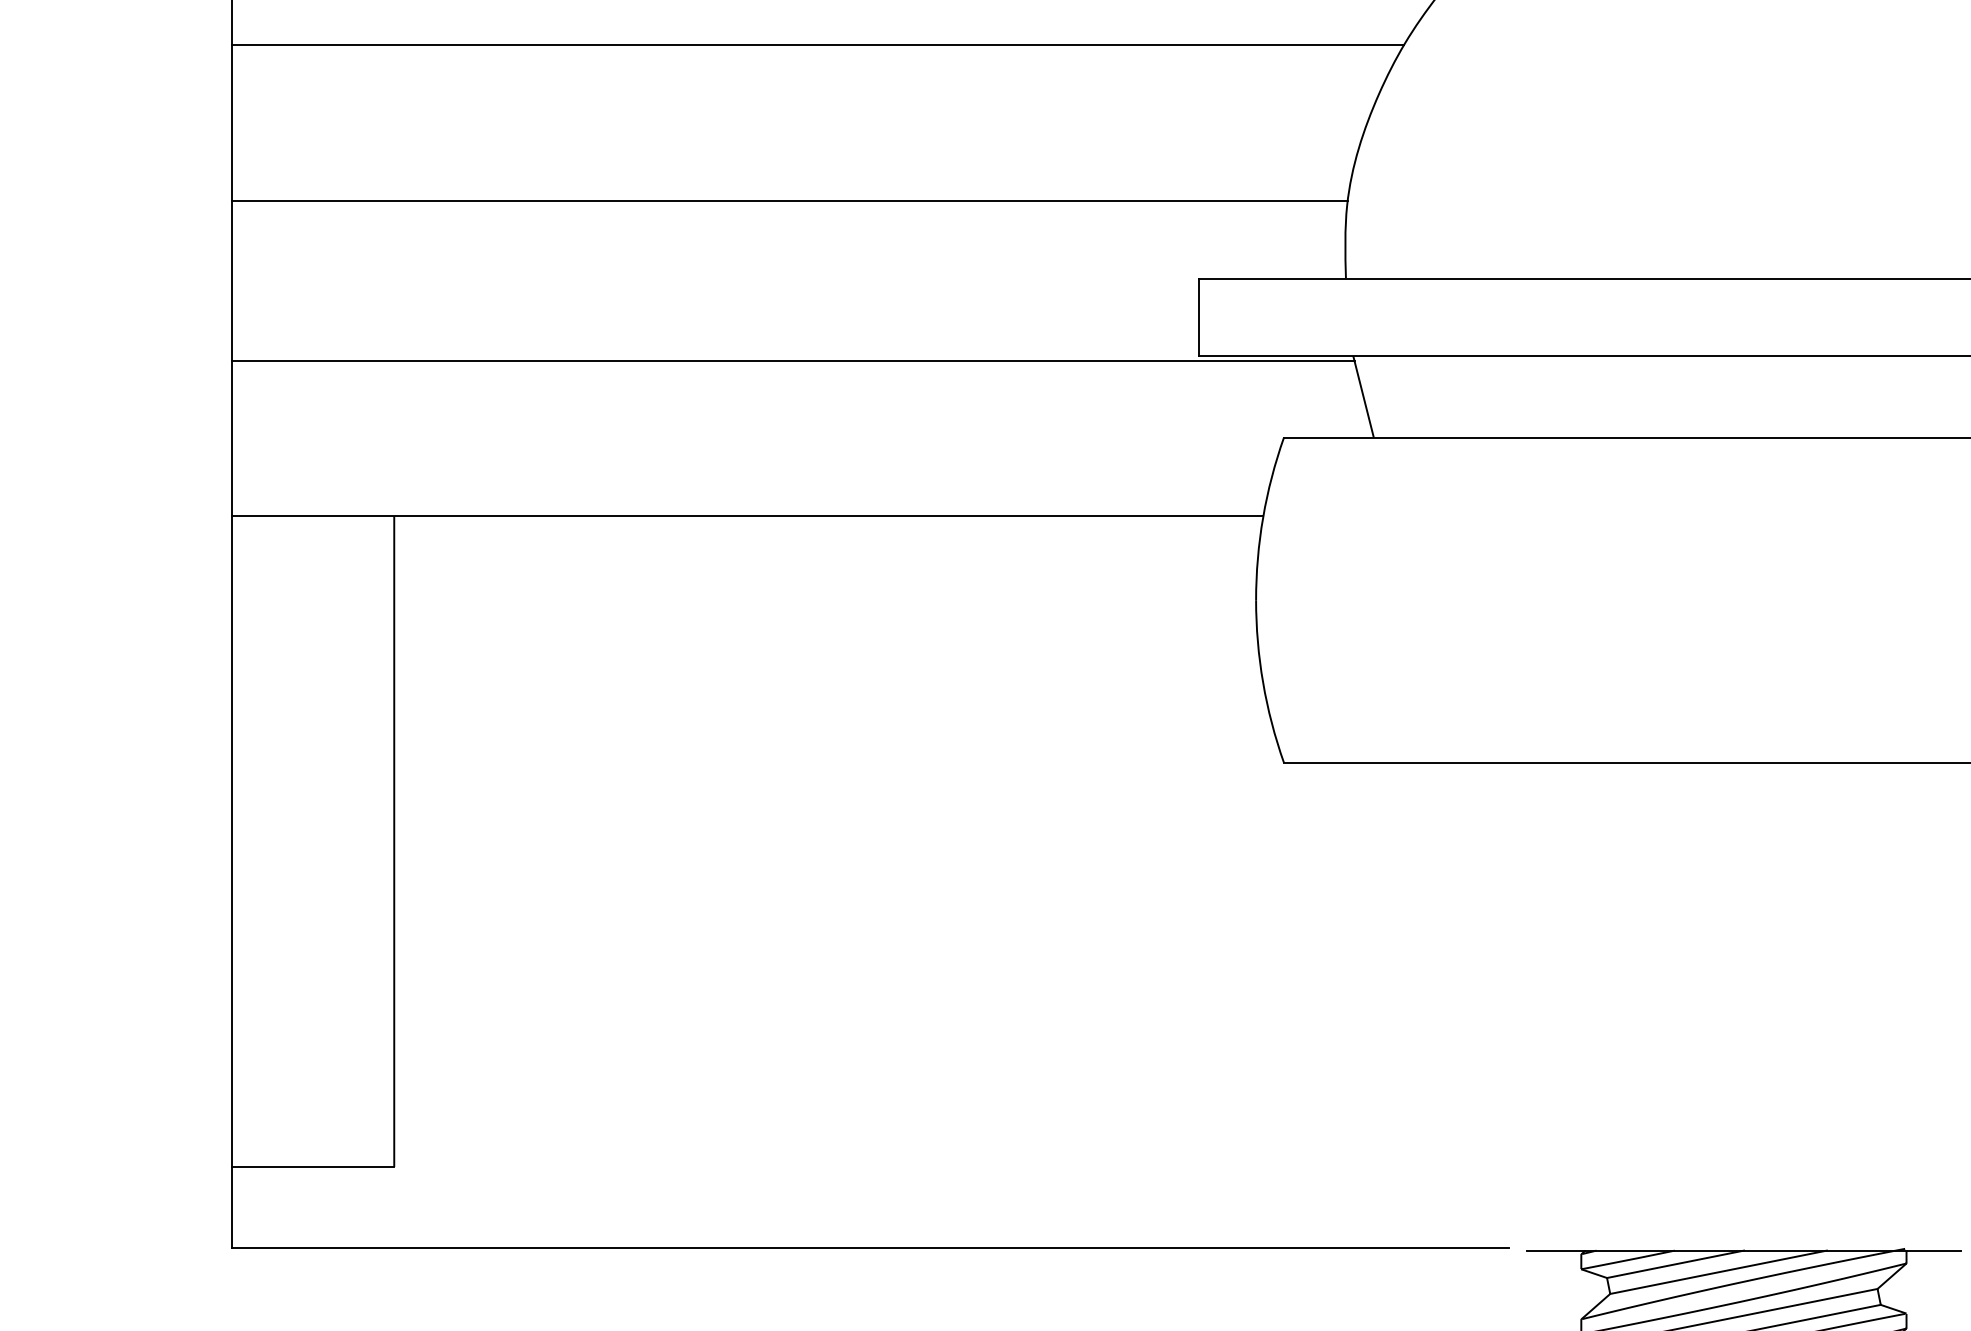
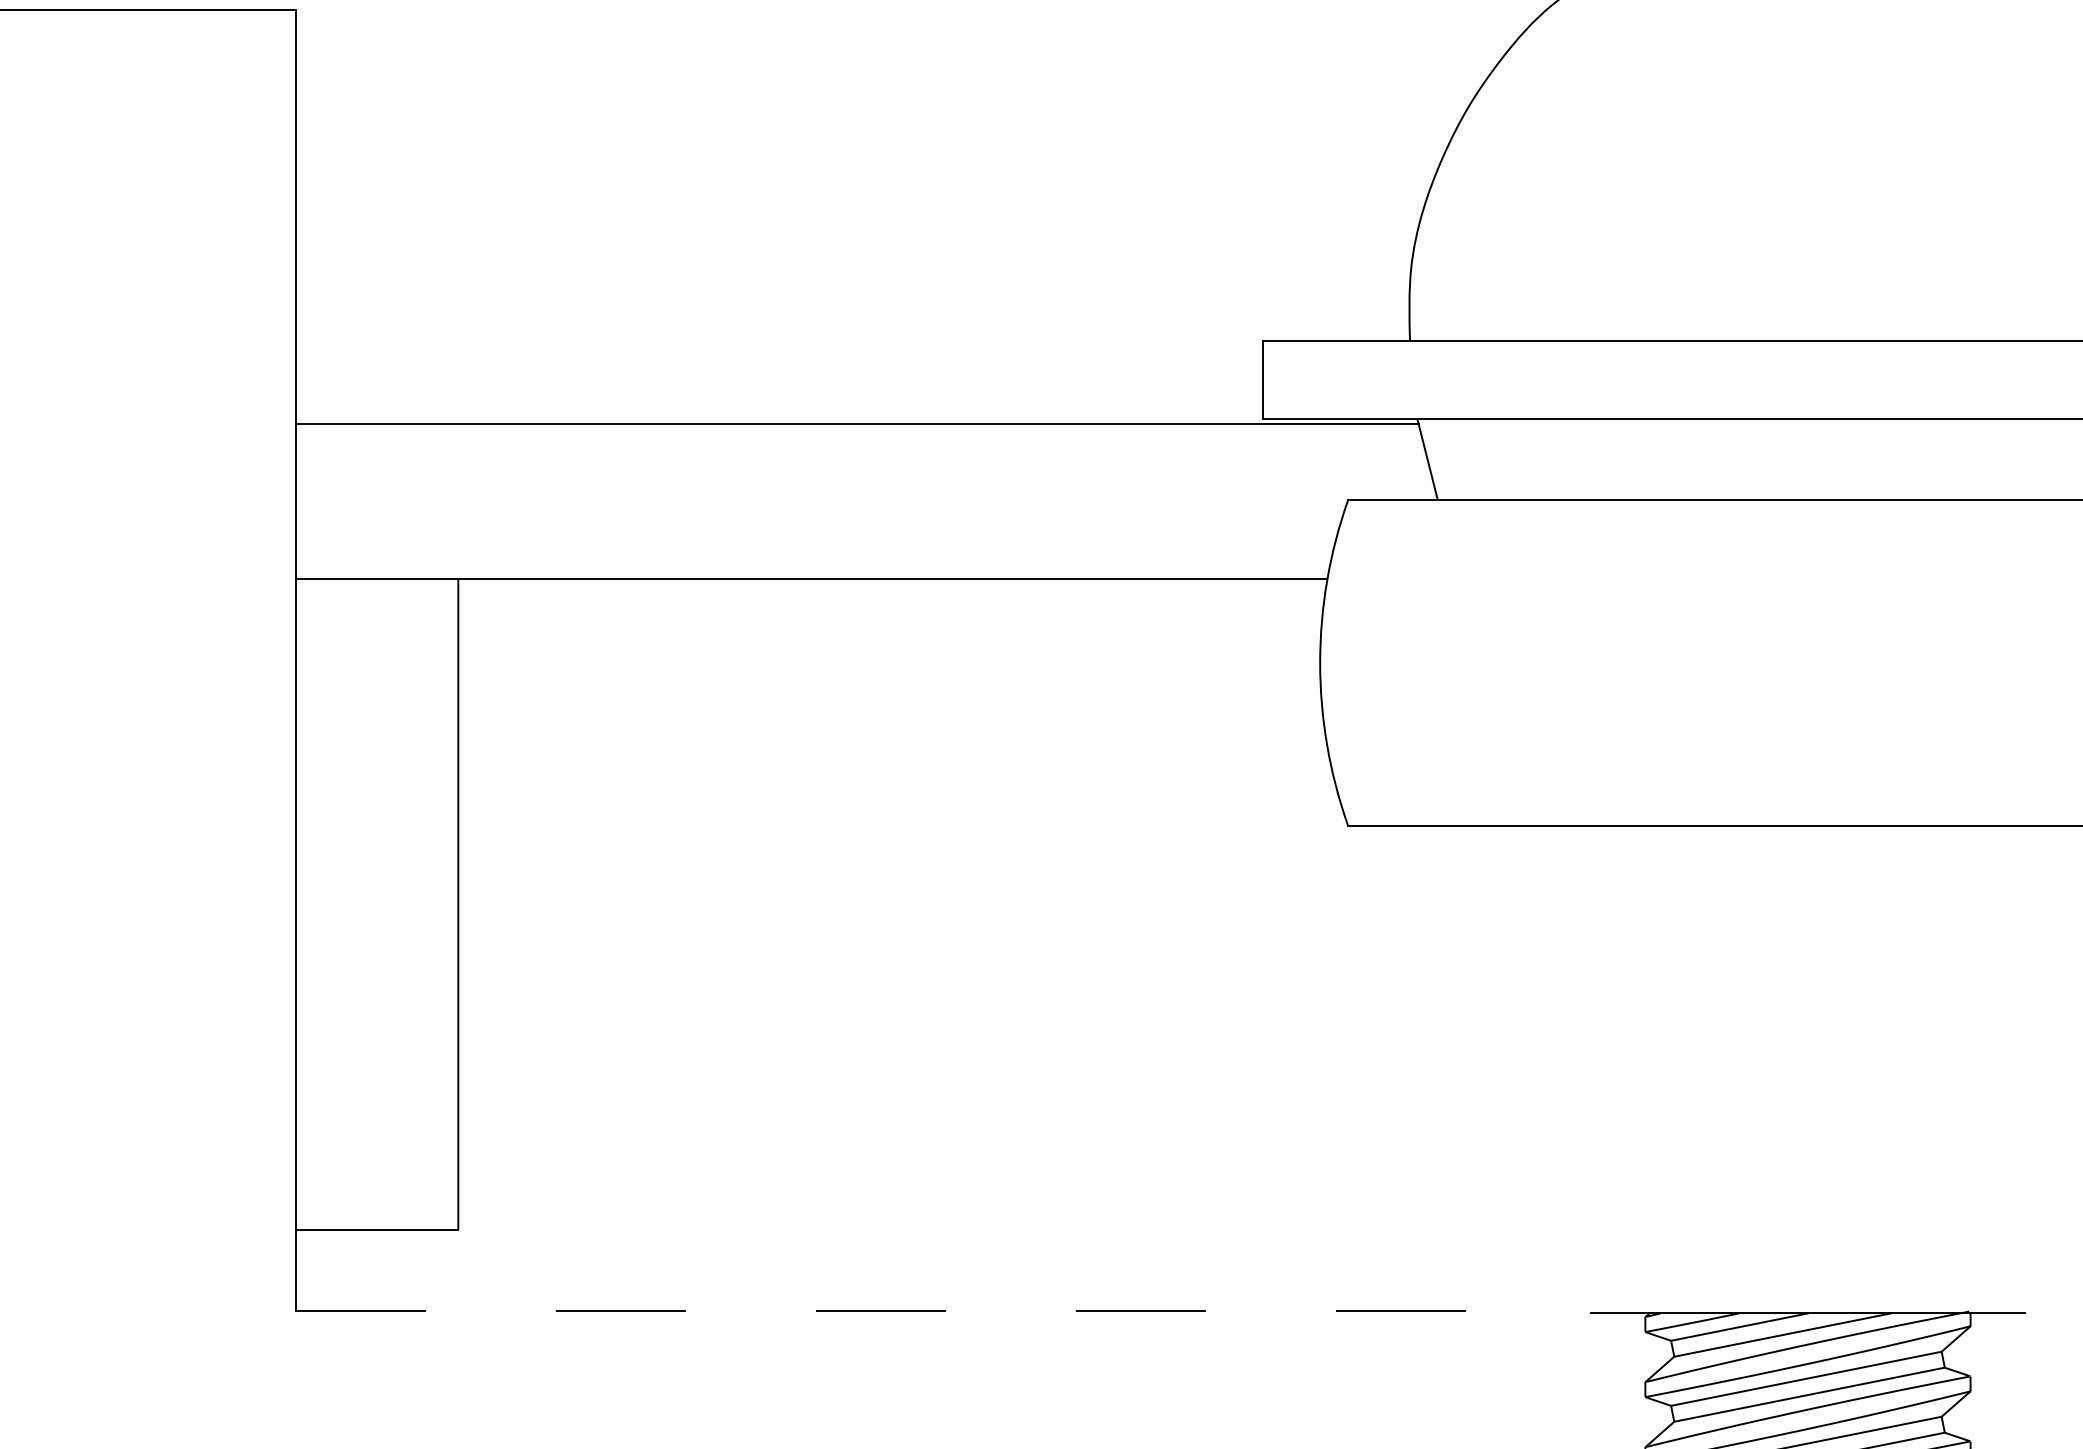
line: (817, 44) -> (881, 107), removed
line: (789, 200) -> (853, 263), removed
line: (870, 1248) -> (934, 1311), solid -> dashed

